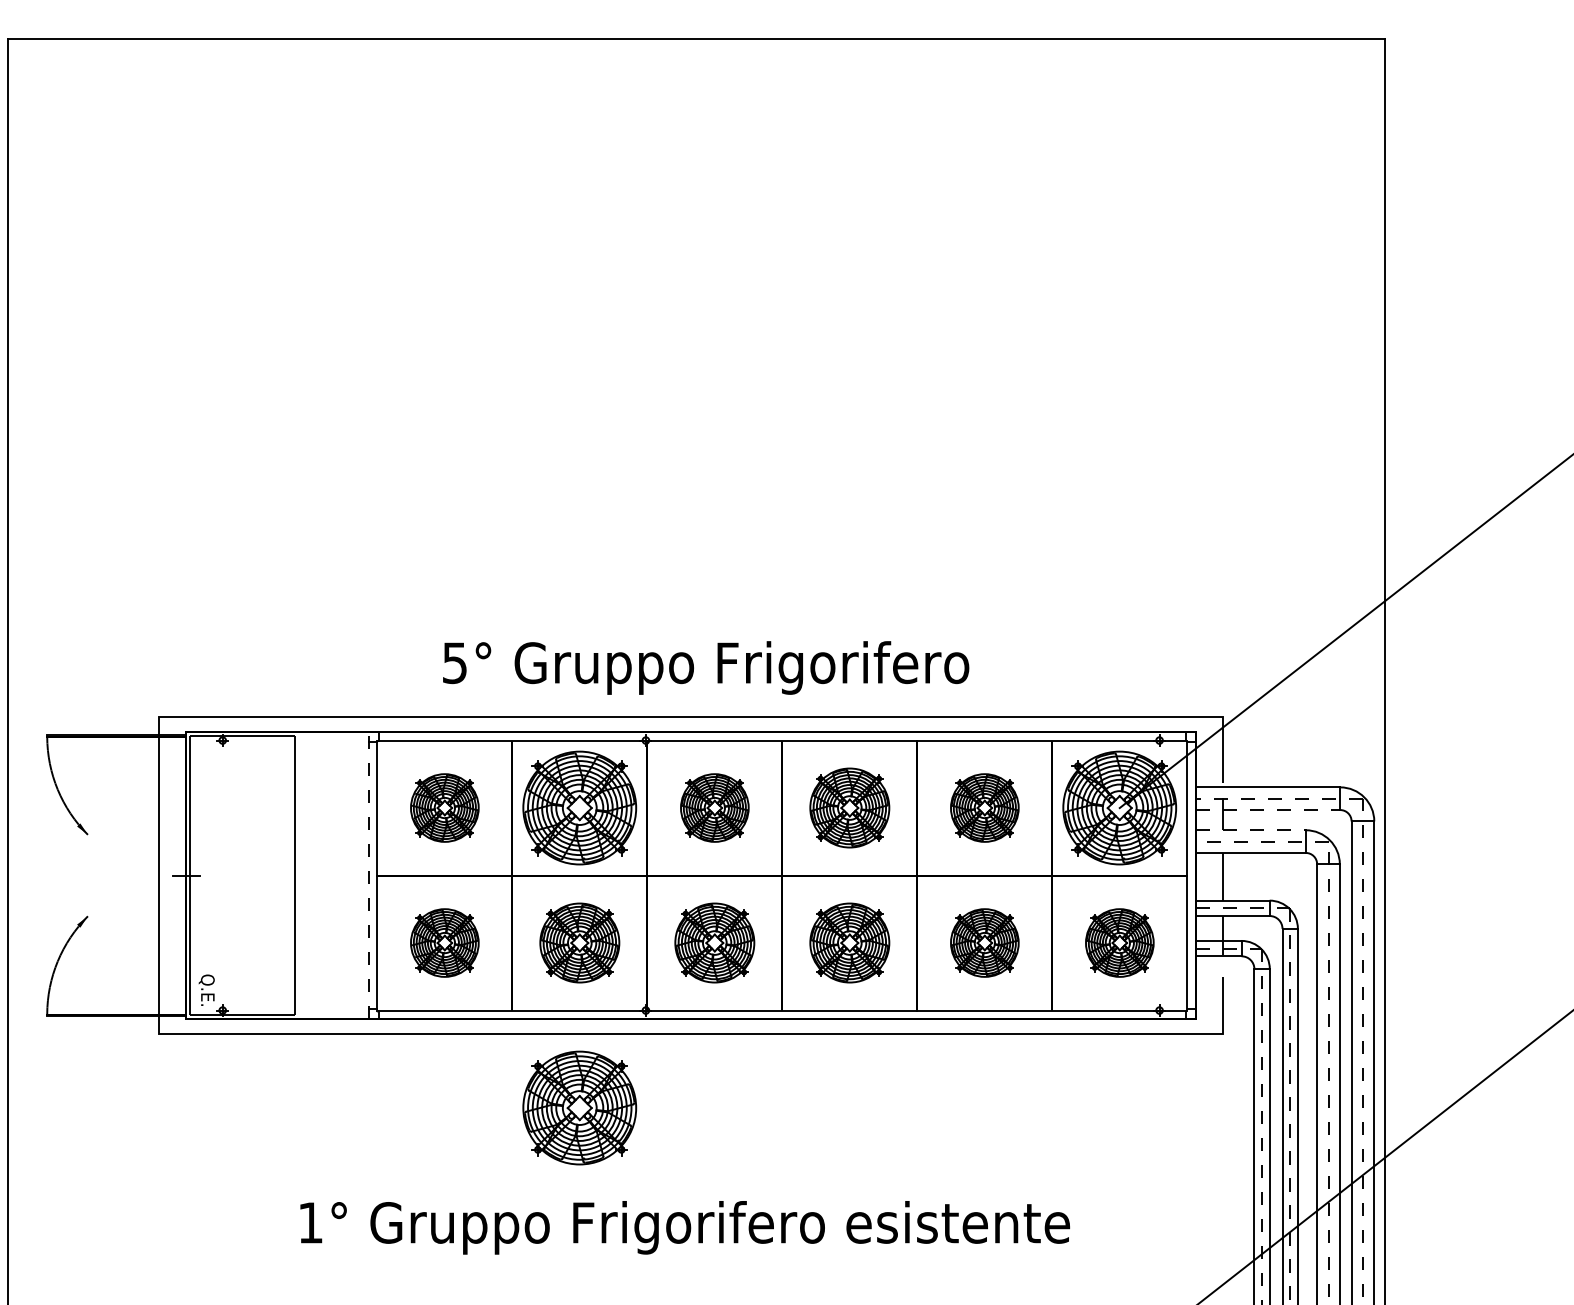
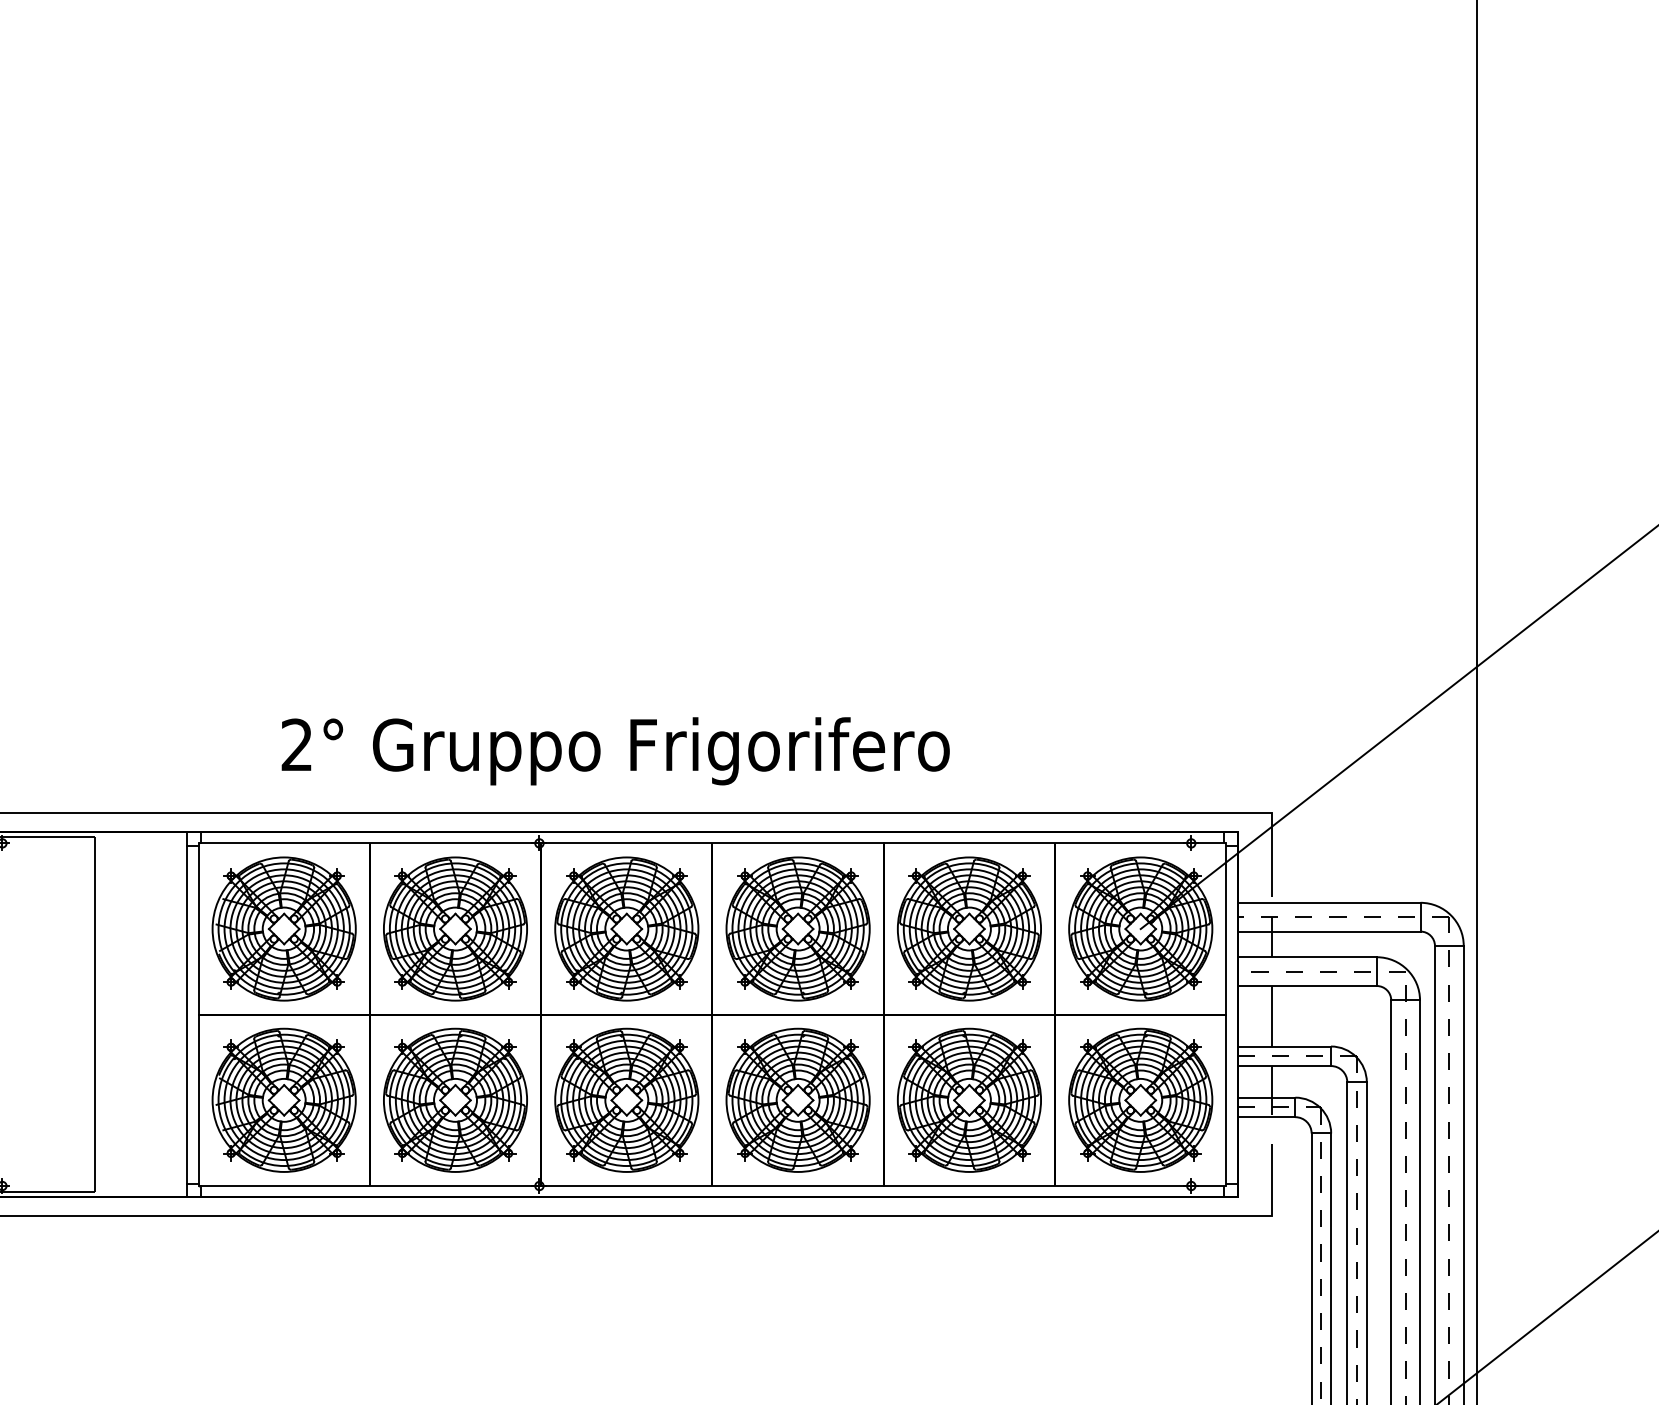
text: (454, 663) -> (296, 745), 5° -> 2°
part: (444, 807) -> (283, 928), size x1.67
part: (714, 807) -> (626, 928), size x1.67
part: (849, 807) -> (797, 928), size x1.43
part: (984, 807) -> (969, 928), size x1.67
line: (1268, 810) -> (1329, 932), dashed -> solid
line: (1250, 830) -> (1306, 957), dashed -> solid
line: (368, 875) -> (187, 1014), dashed -> solid
part: (444, 942) -> (283, 1099), size x1.67
part: (579, 942) -> (455, 1099), size x1.43
part: (714, 942) -> (626, 1099), size x1.43
part: (849, 942) -> (797, 1099), size x1.43
part: (984, 942) -> (969, 1099), size x1.67
part: (1119, 942) -> (1140, 1099), size x1.67
part: (579, 1107) -> (455, 1309), removed

